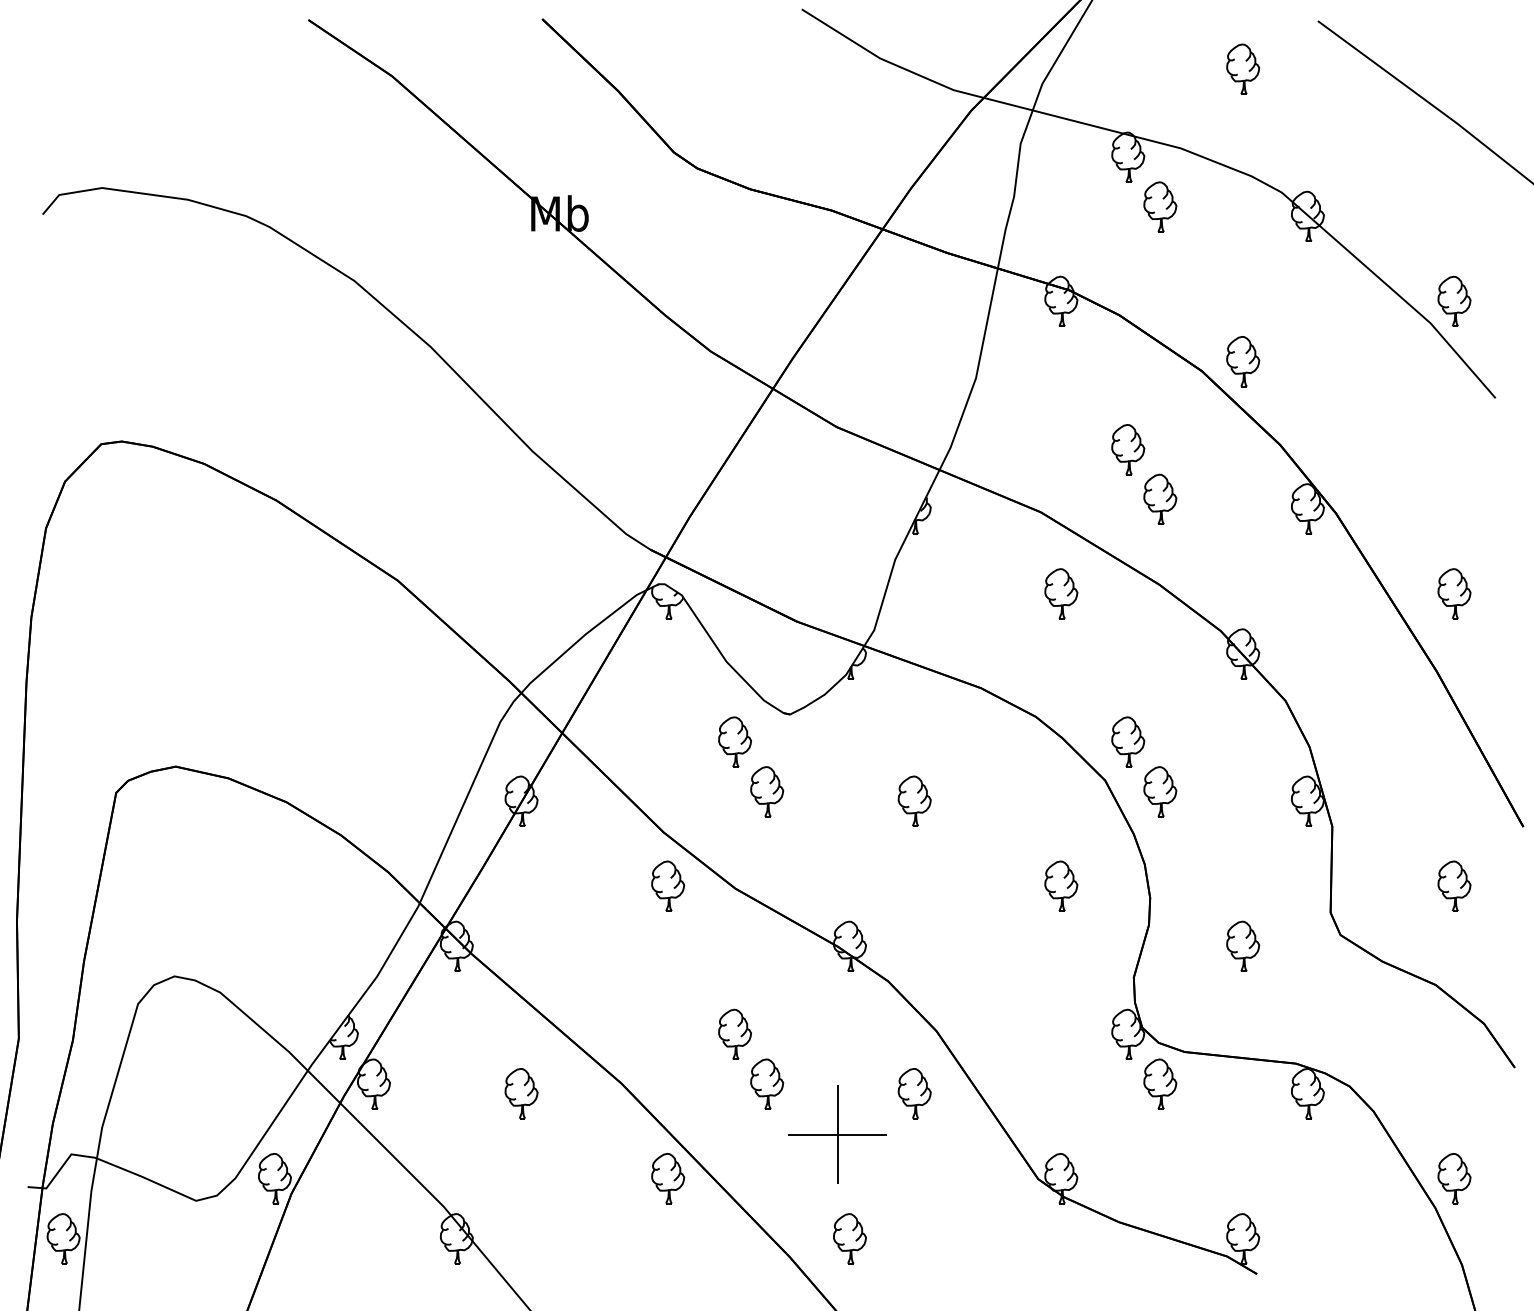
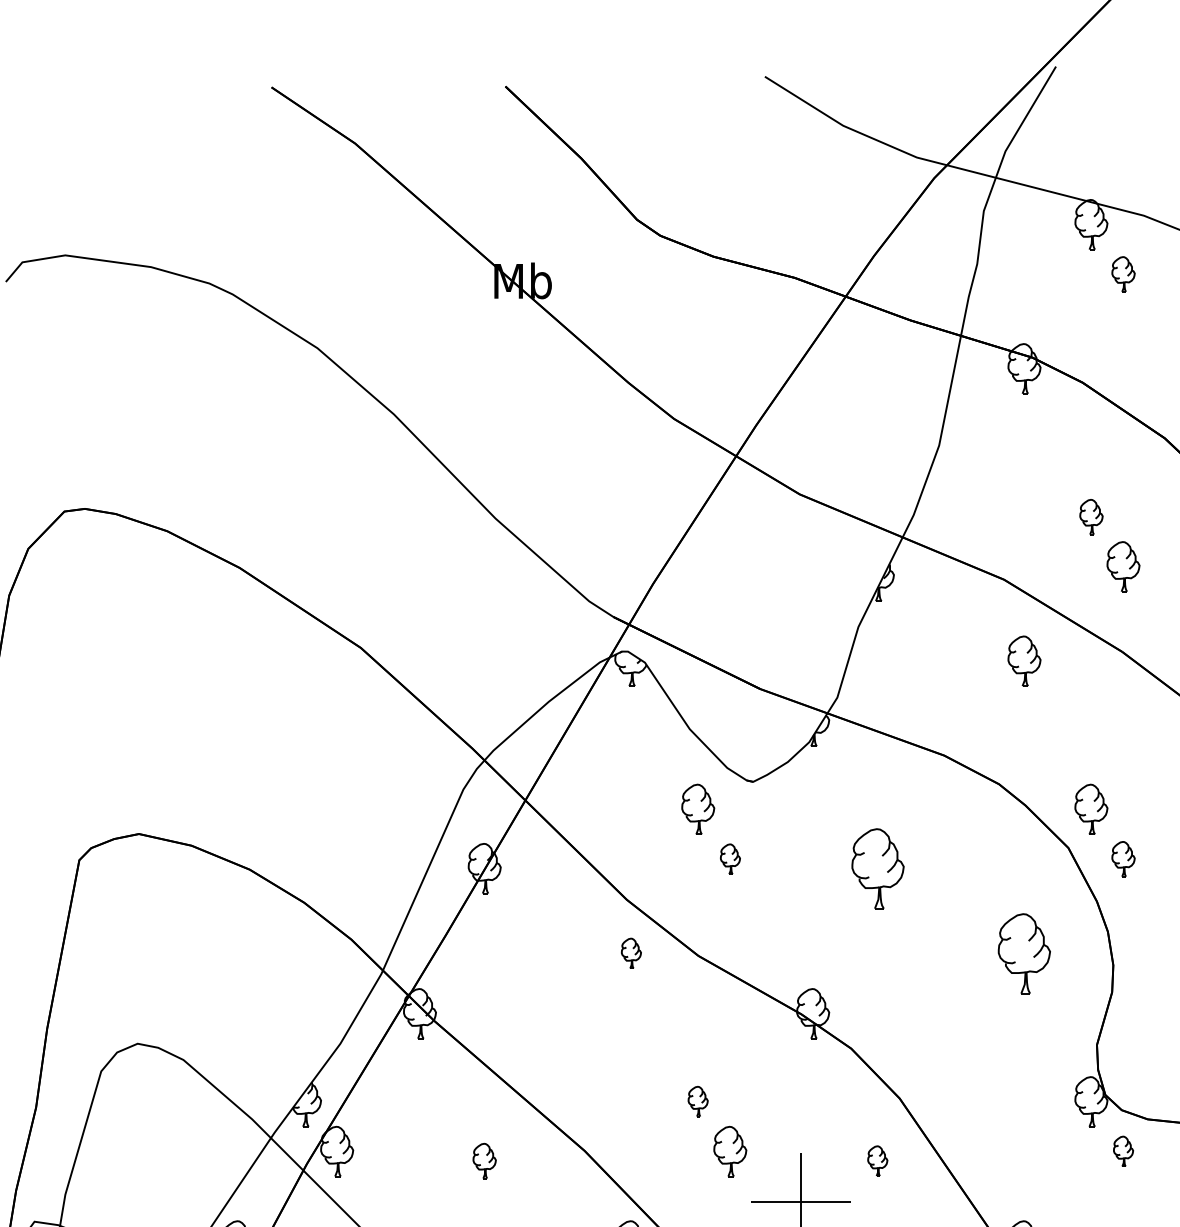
part: (1160, 206) -> (1123, 273), size x0.7
part: (1128, 449) -> (1091, 516), size x0.7
part: (767, 791) -> (730, 858), size x0.6
part: (1160, 791) -> (1123, 858), size x0.7
part: (914, 800) -> (877, 867), size x1.6
part: (668, 885) -> (631, 952), size x0.6
part: (1061, 885) -> (1024, 952), size x1.6
part: (734, 1033) -> (697, 1100), size x0.6
part: (1160, 1083) -> (1123, 1150), size x0.6
part: (521, 1093) -> (484, 1160), size x0.7
part: (914, 1093) -> (877, 1160), size x0.6

